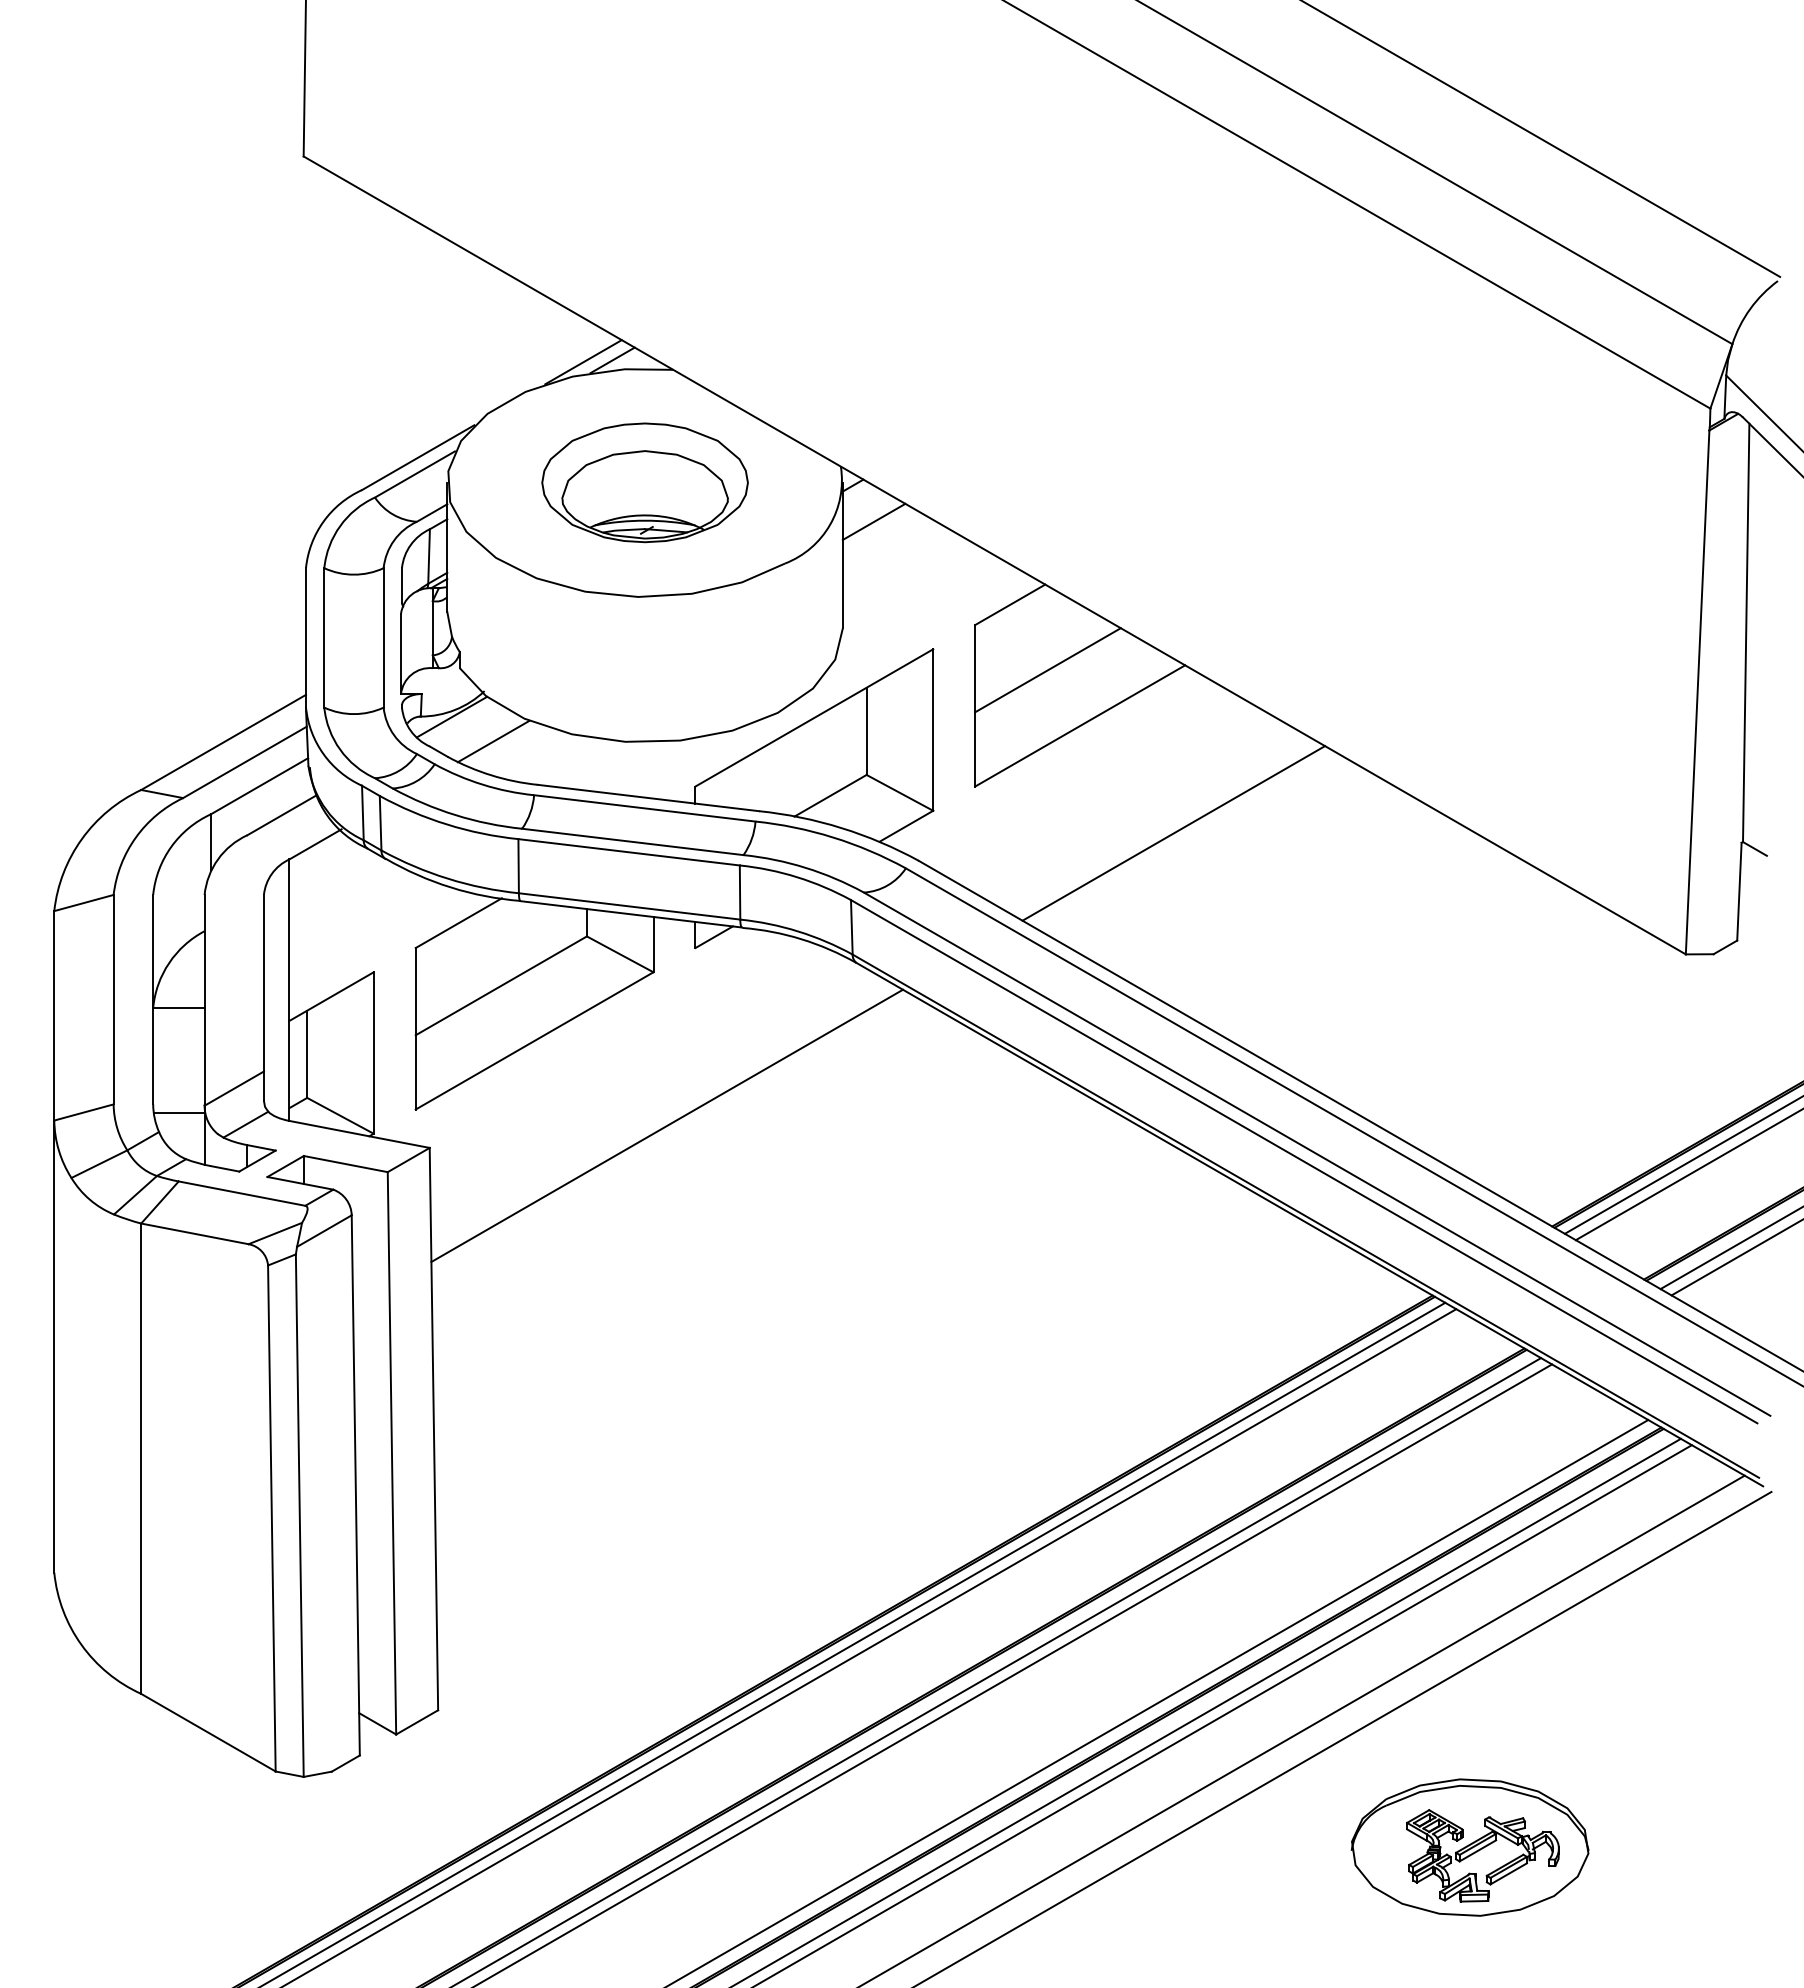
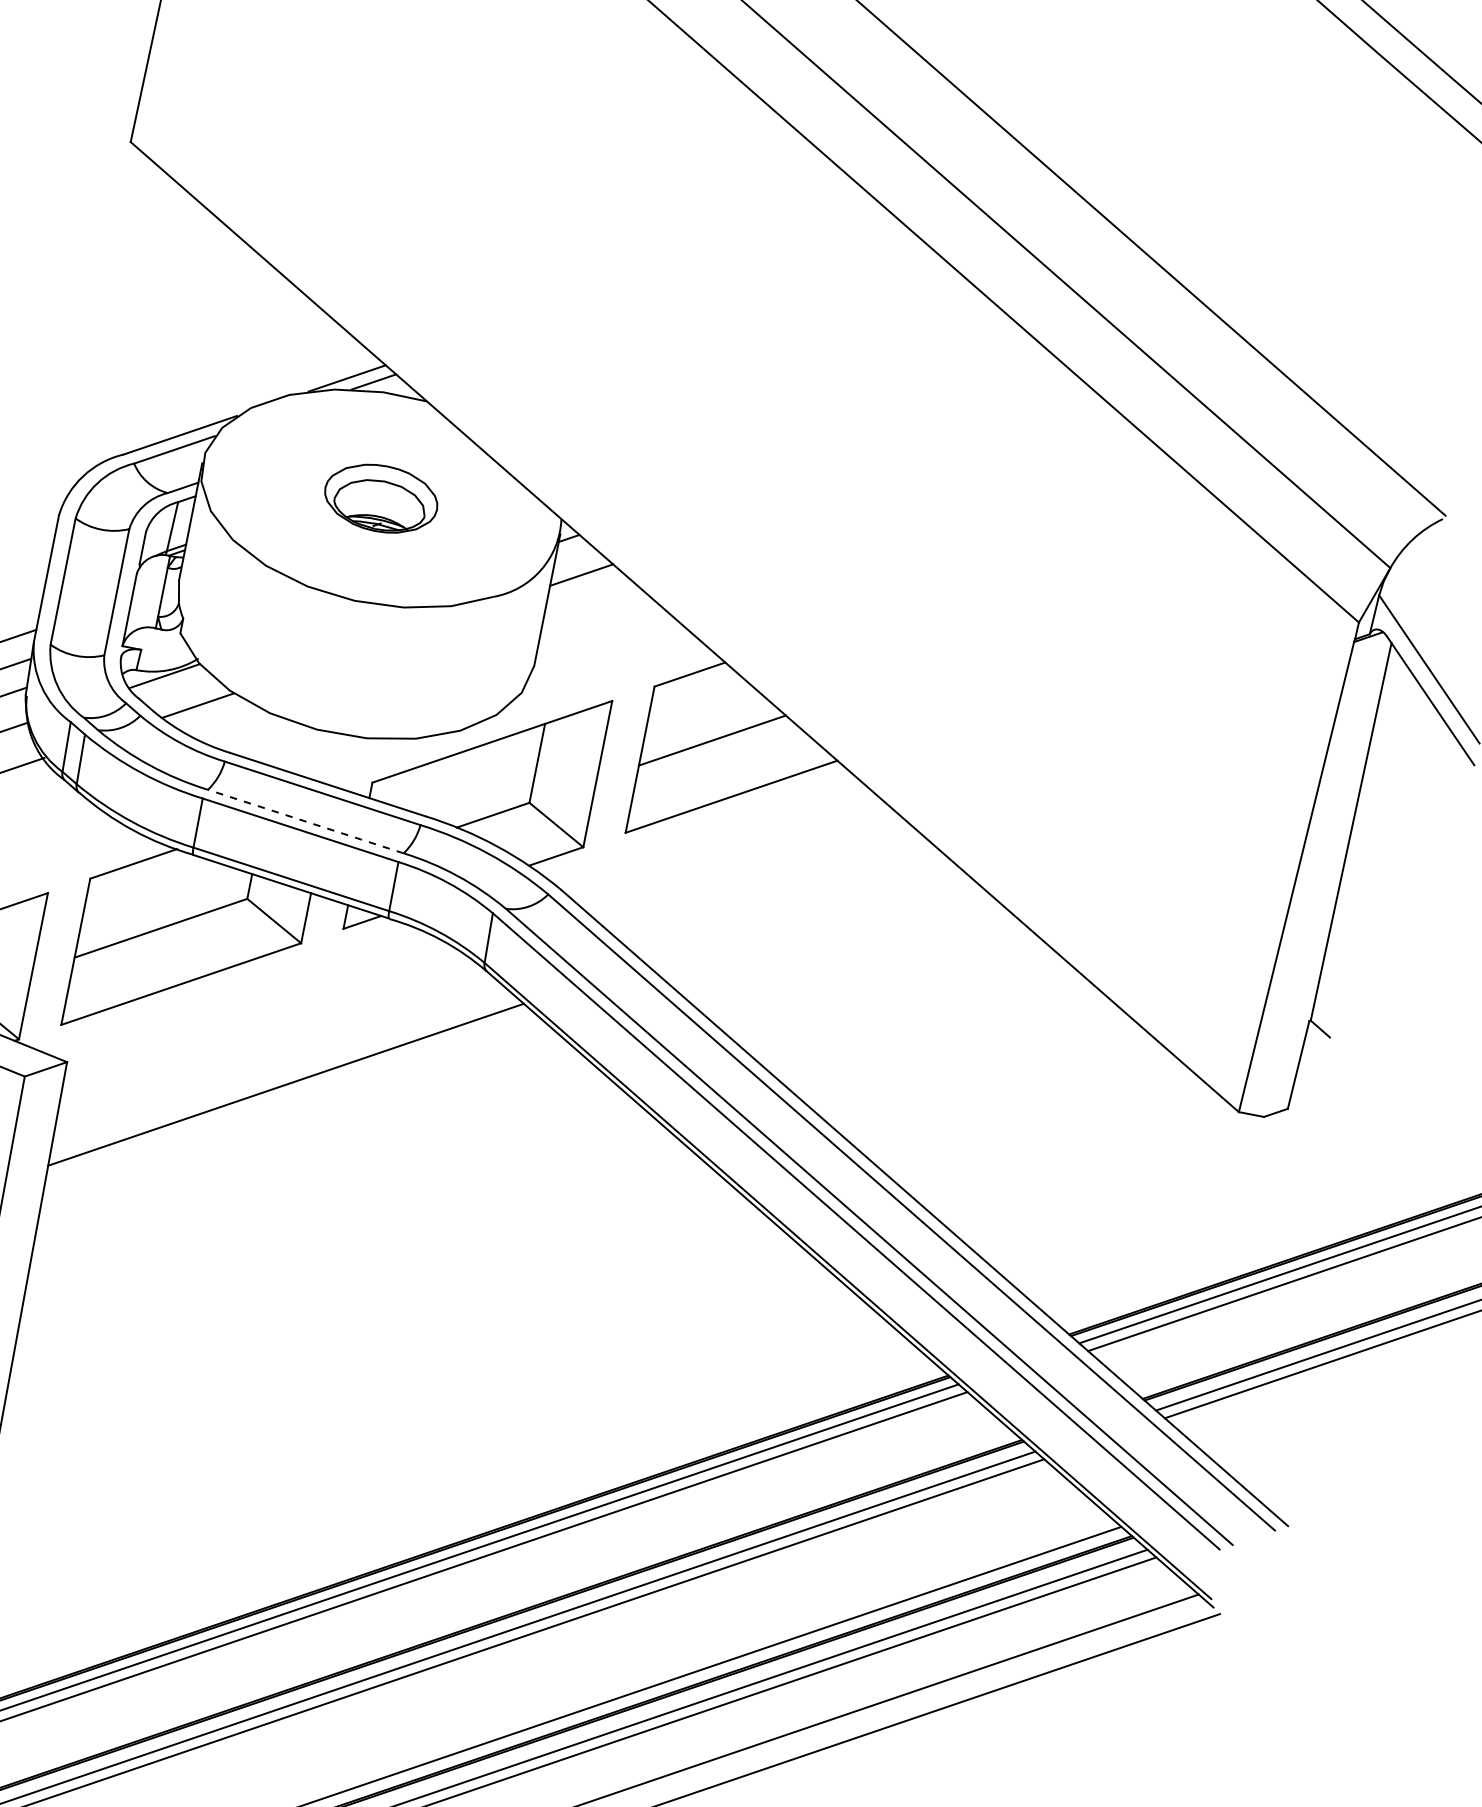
part: (644, 482) -> (380, 498), size x0.6
line: (1173, 833) -> (796, 910), removed
line: (632, 841) -> (305, 821), solid -> dashed

